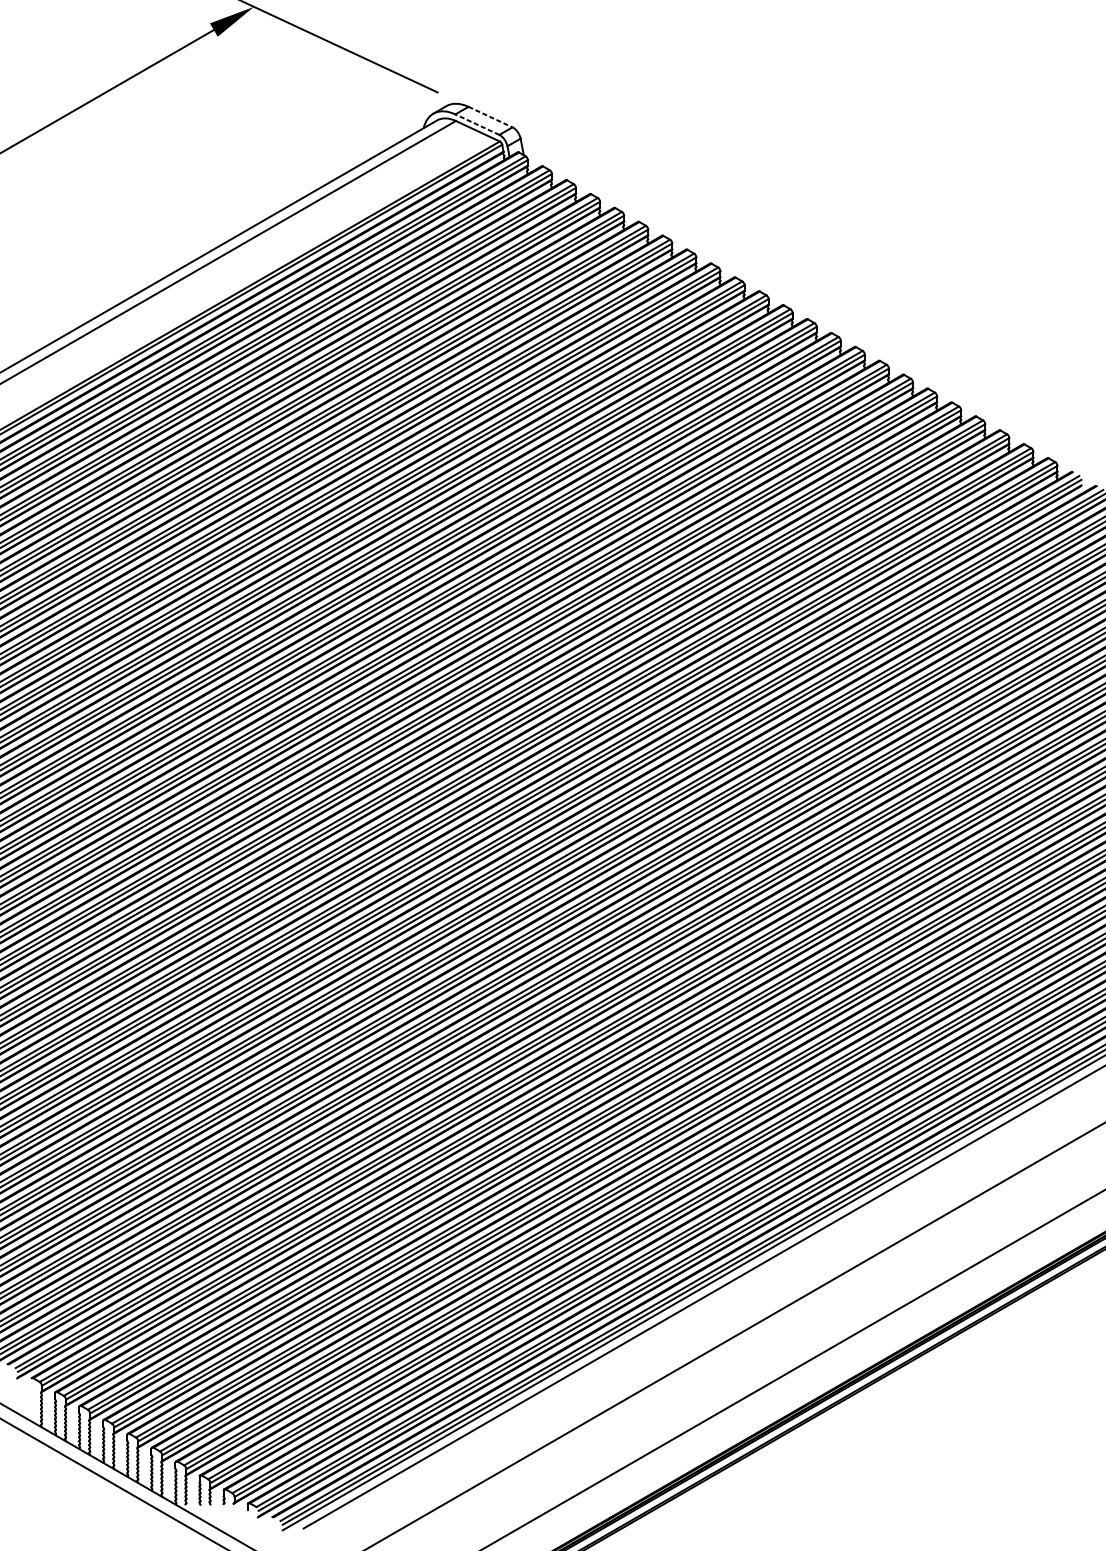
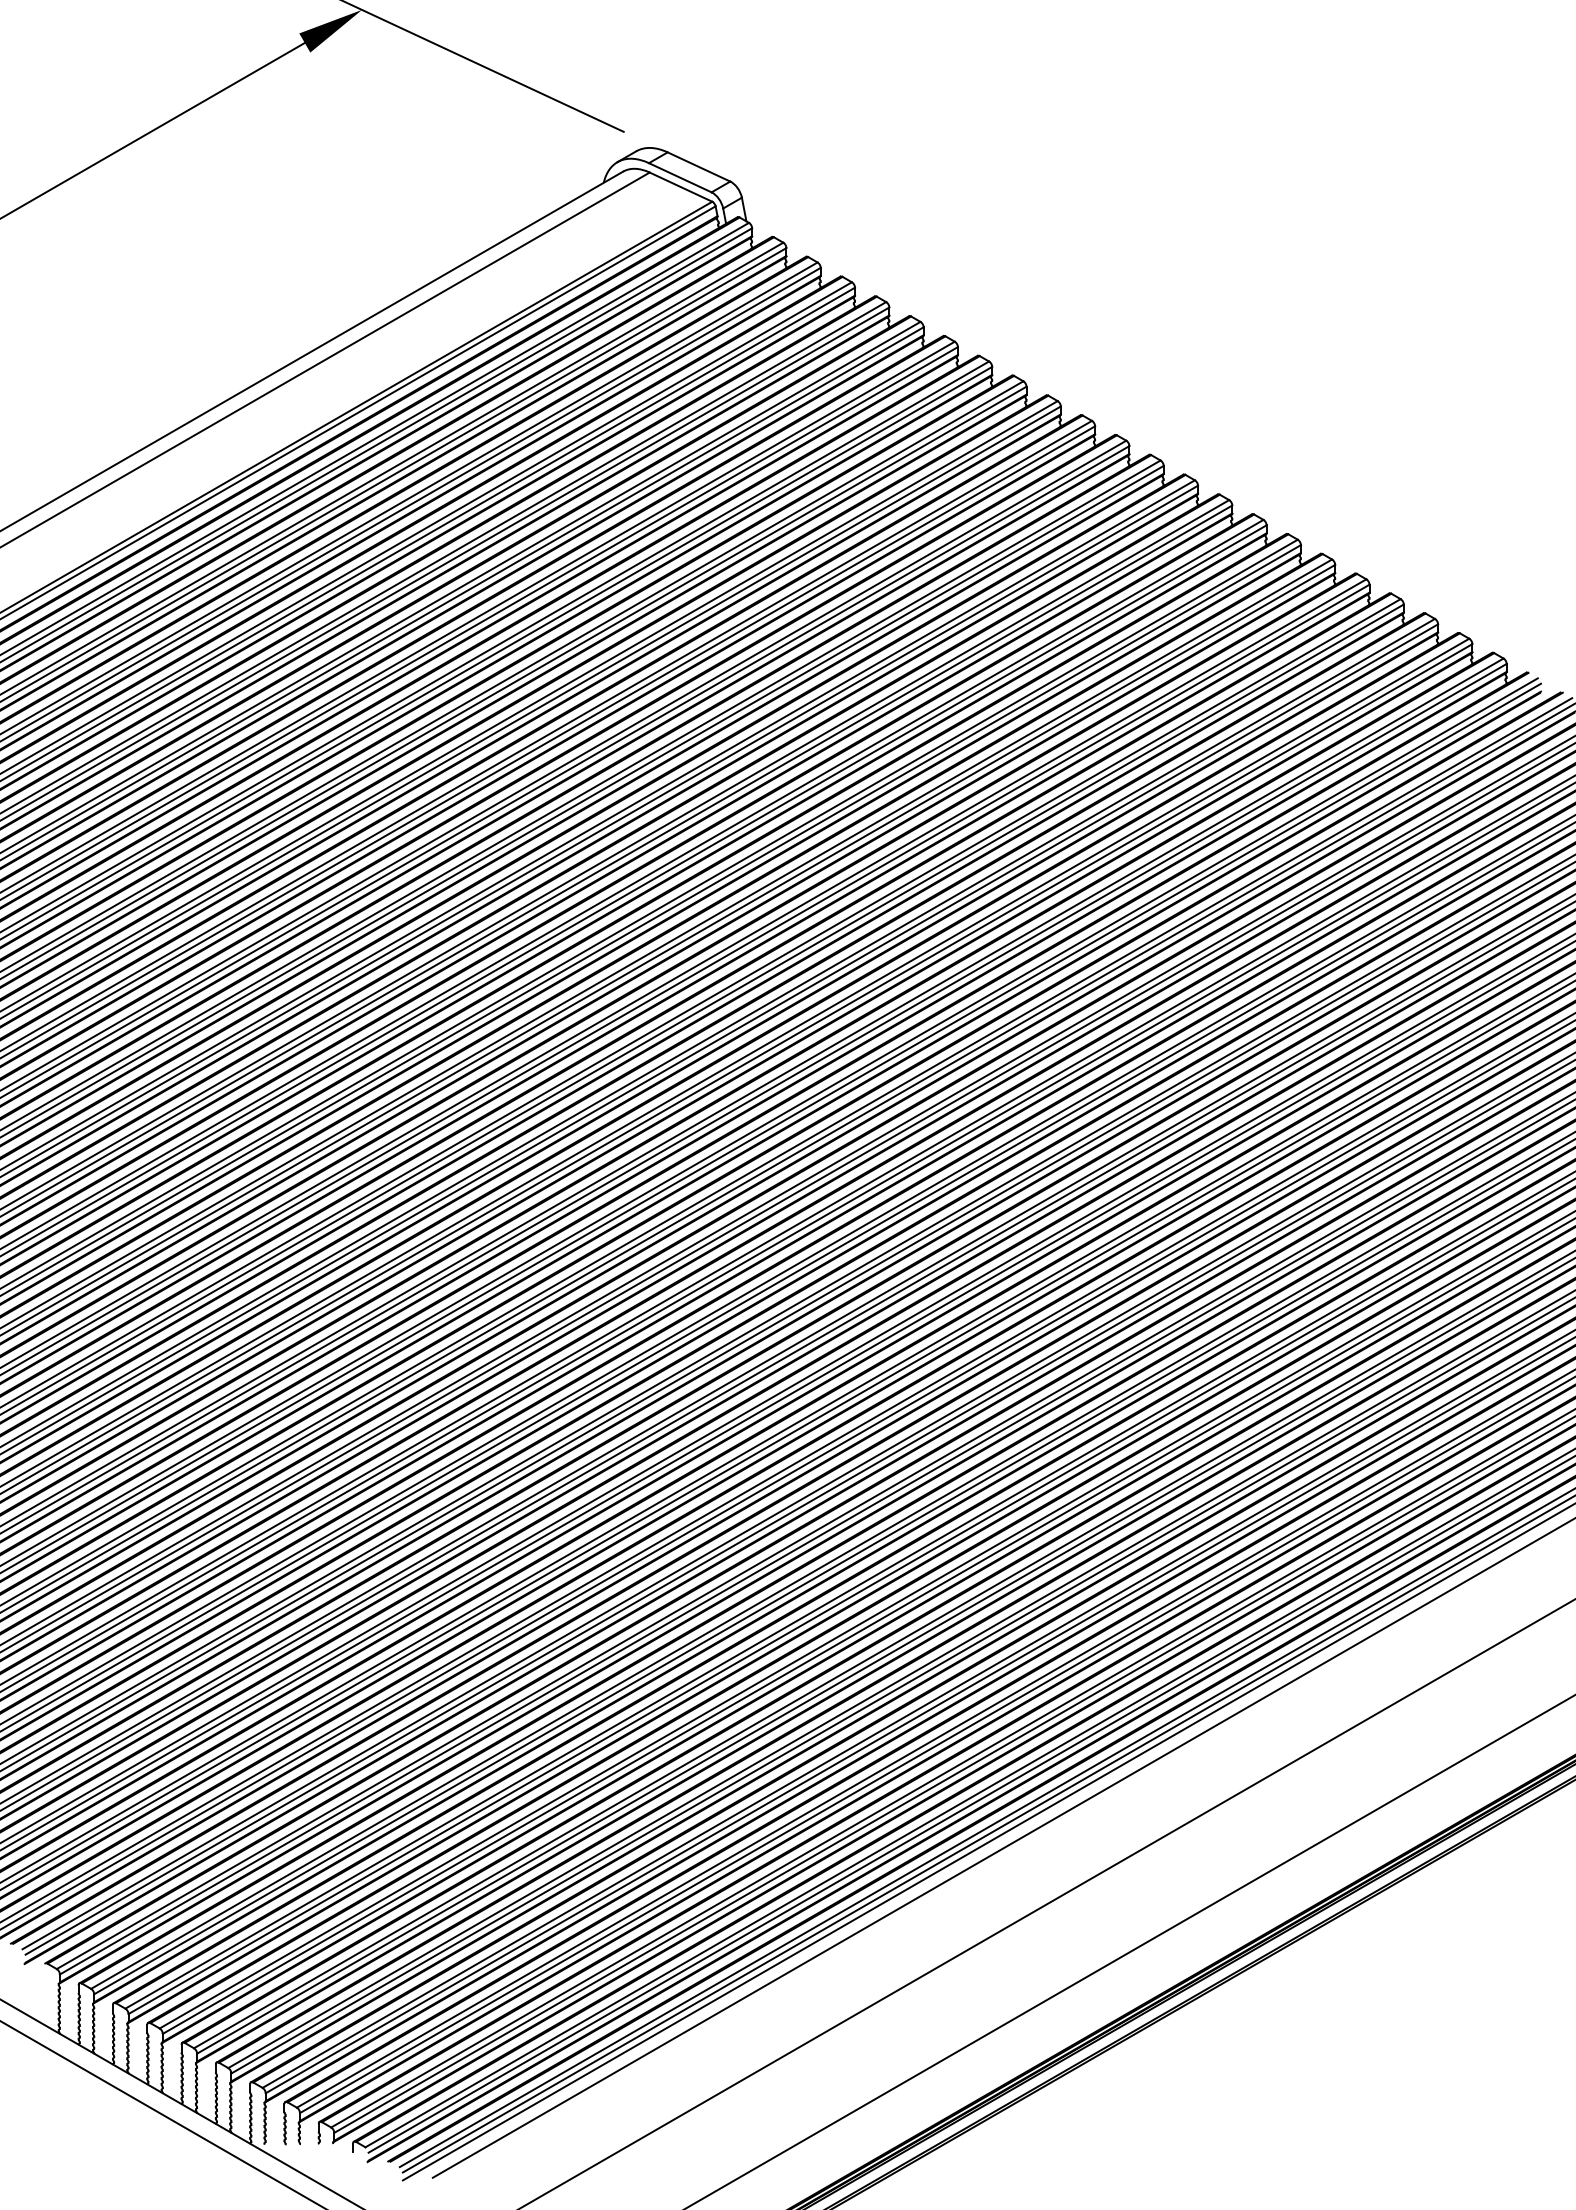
line: (490, 116) -> (699, 166), dashed -> solid
line: (477, 124) -> (680, 177), dashed -> solid

